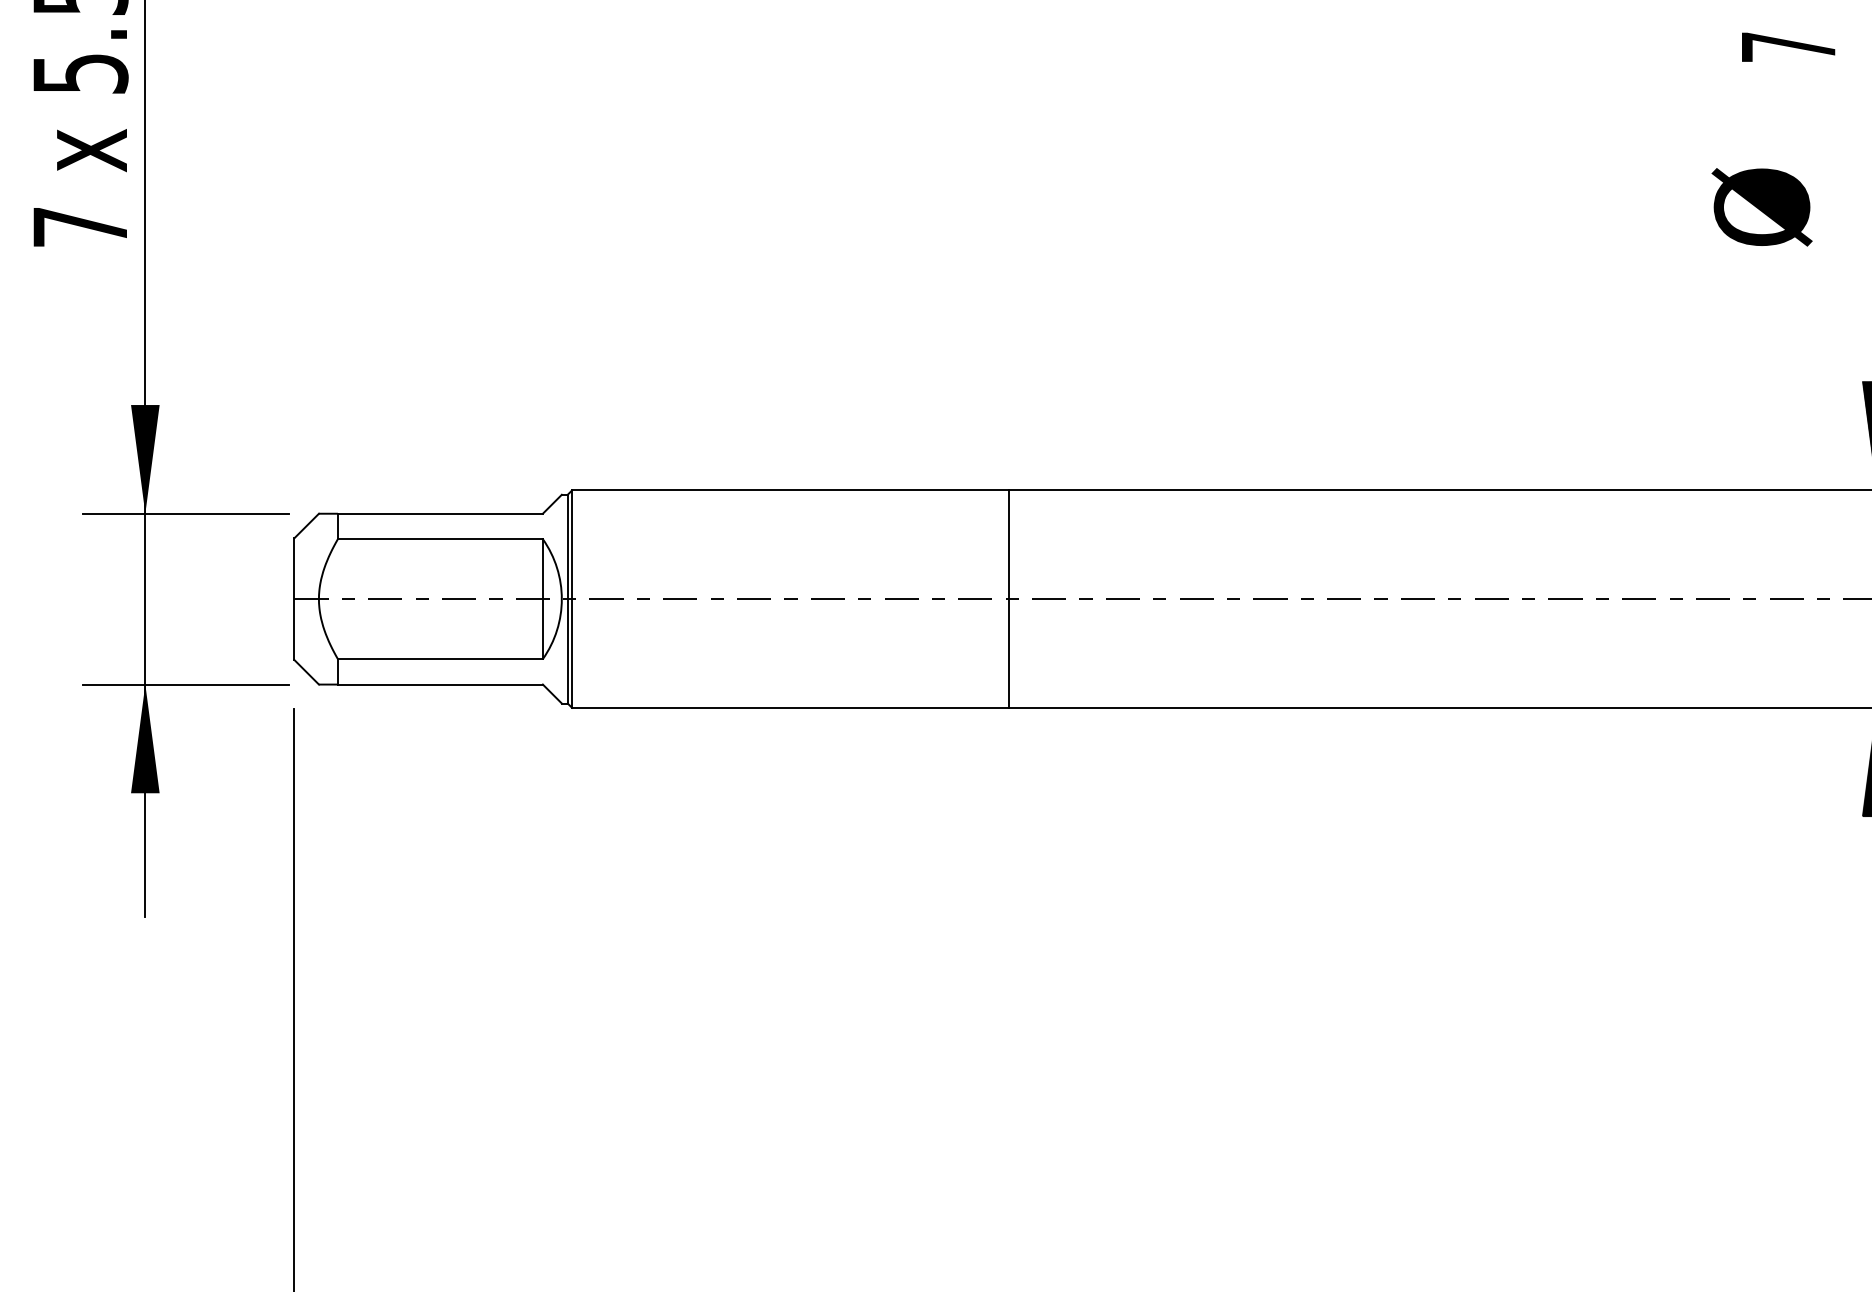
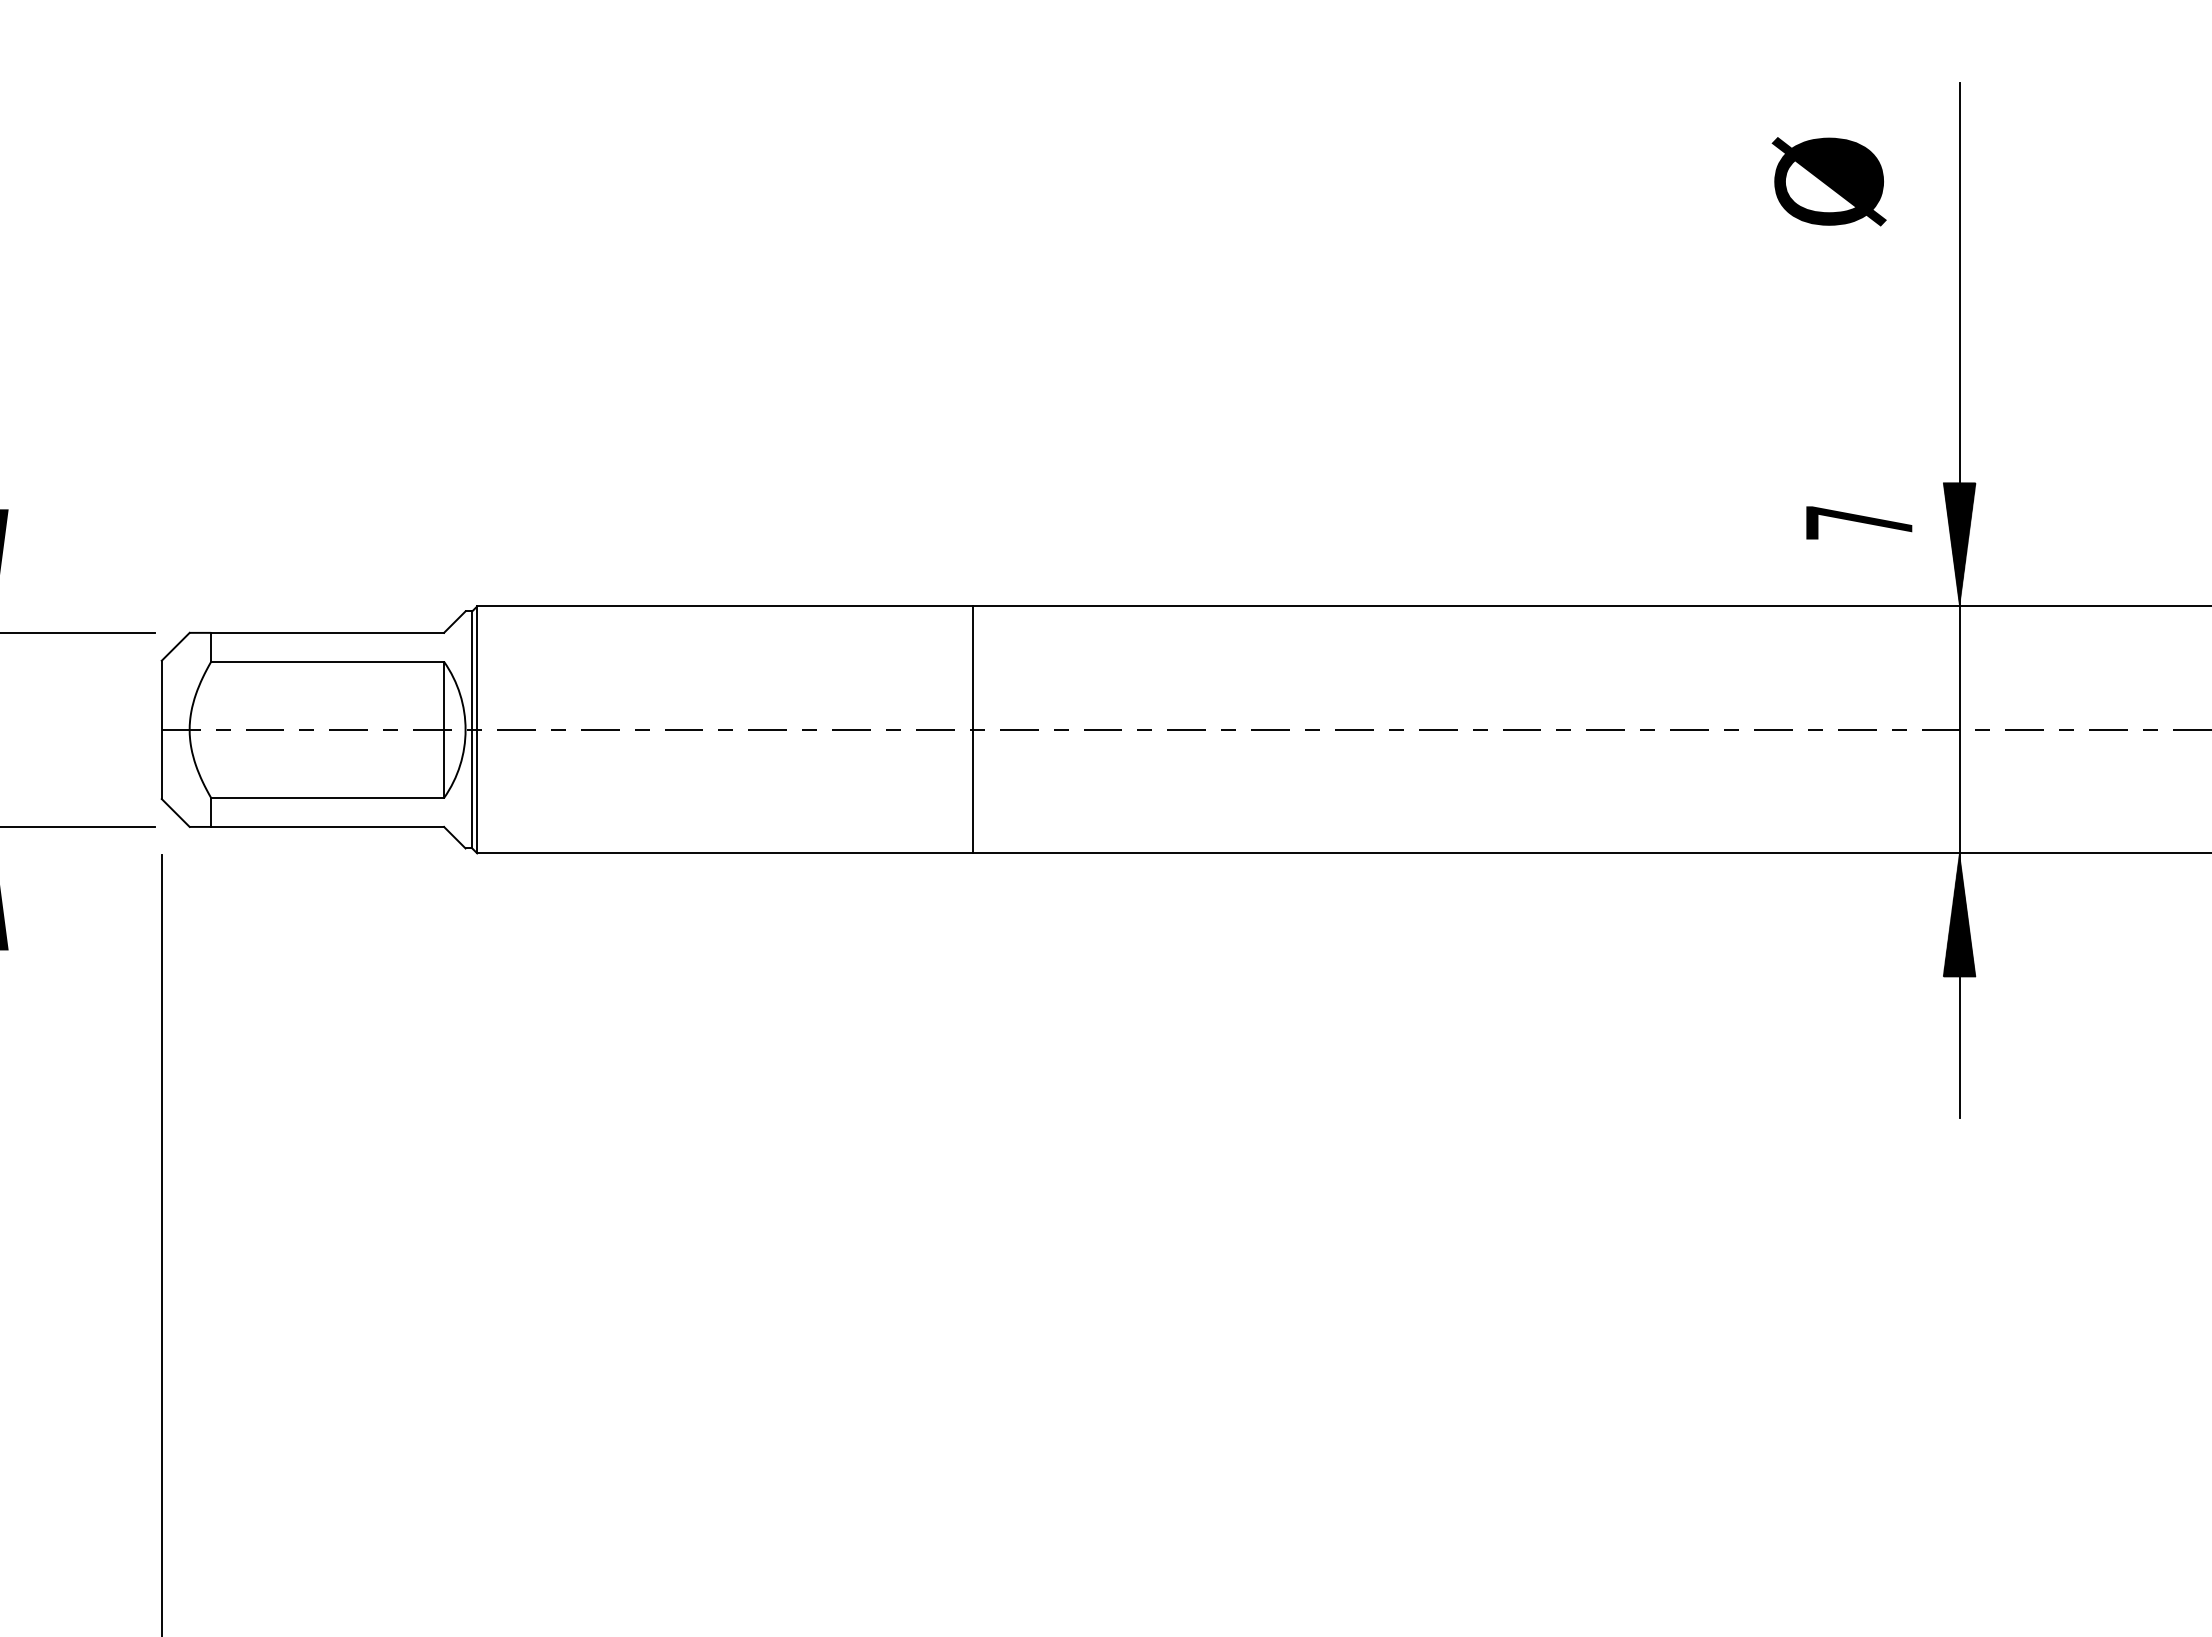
text: (1788, 46) -> (1859, 522), moved
text: (1761, 207) -> (1828, 181), moved

